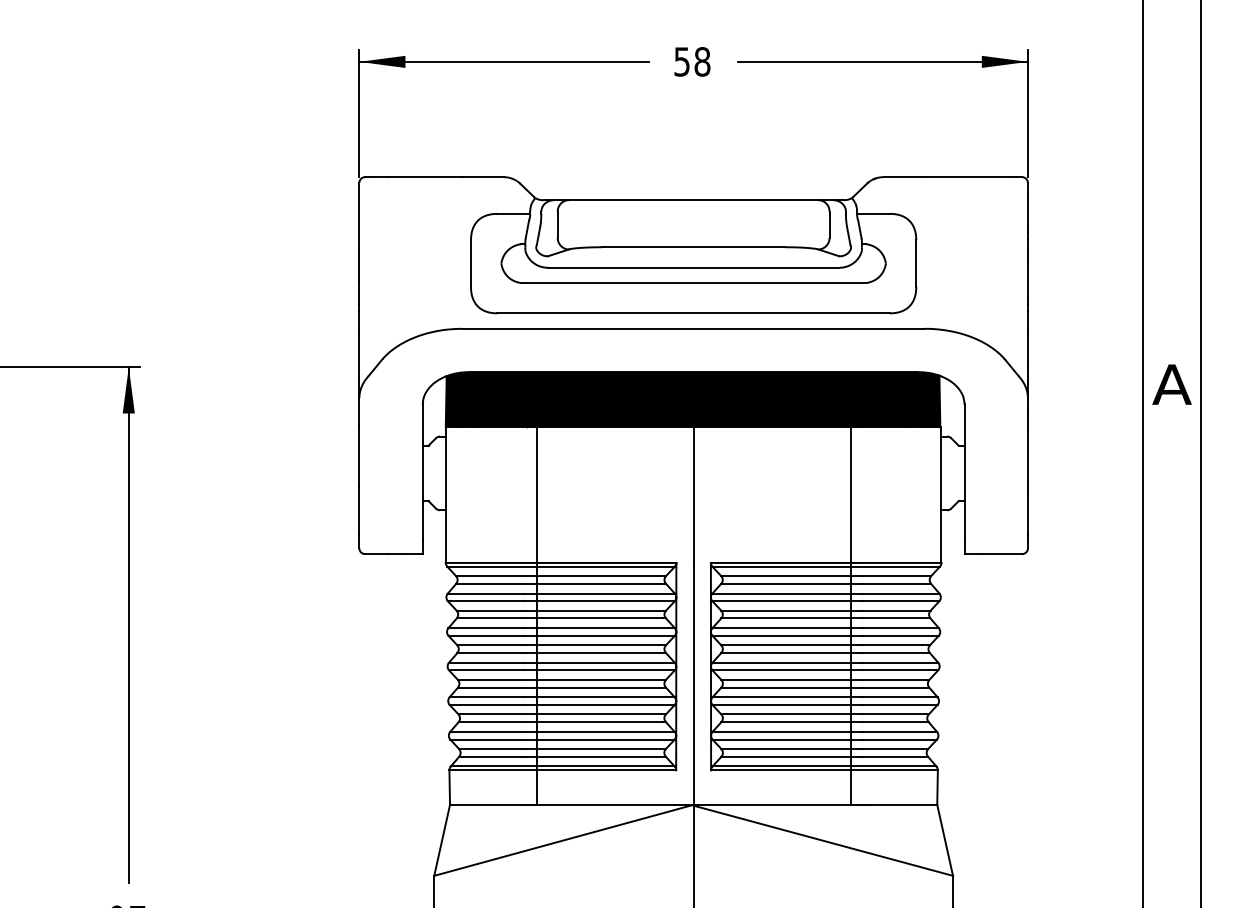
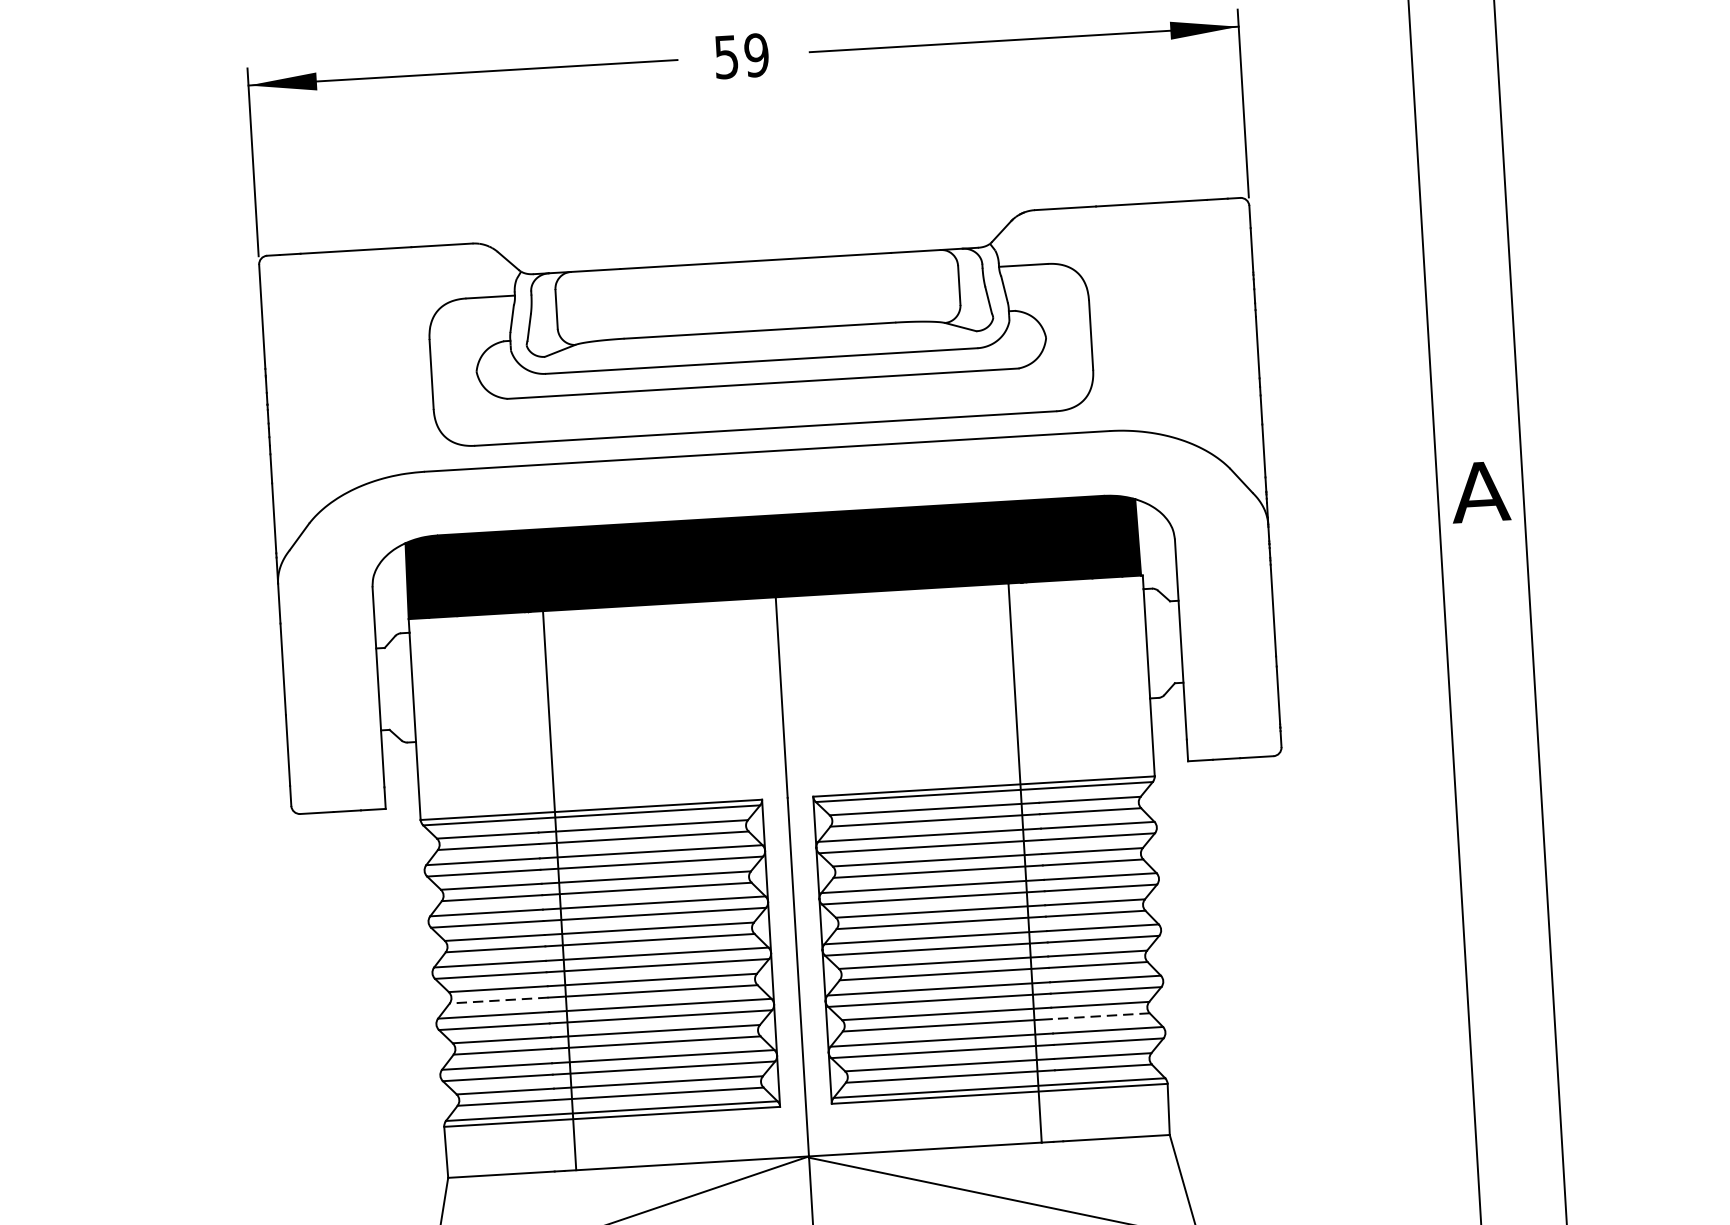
text: (702, 61) -> (756, 54), 58 -> 59
line: (490, 687) -> (497, 1000), solid -> dashed
line: (895, 722) -> (1100, 1016), solid -> dashed

